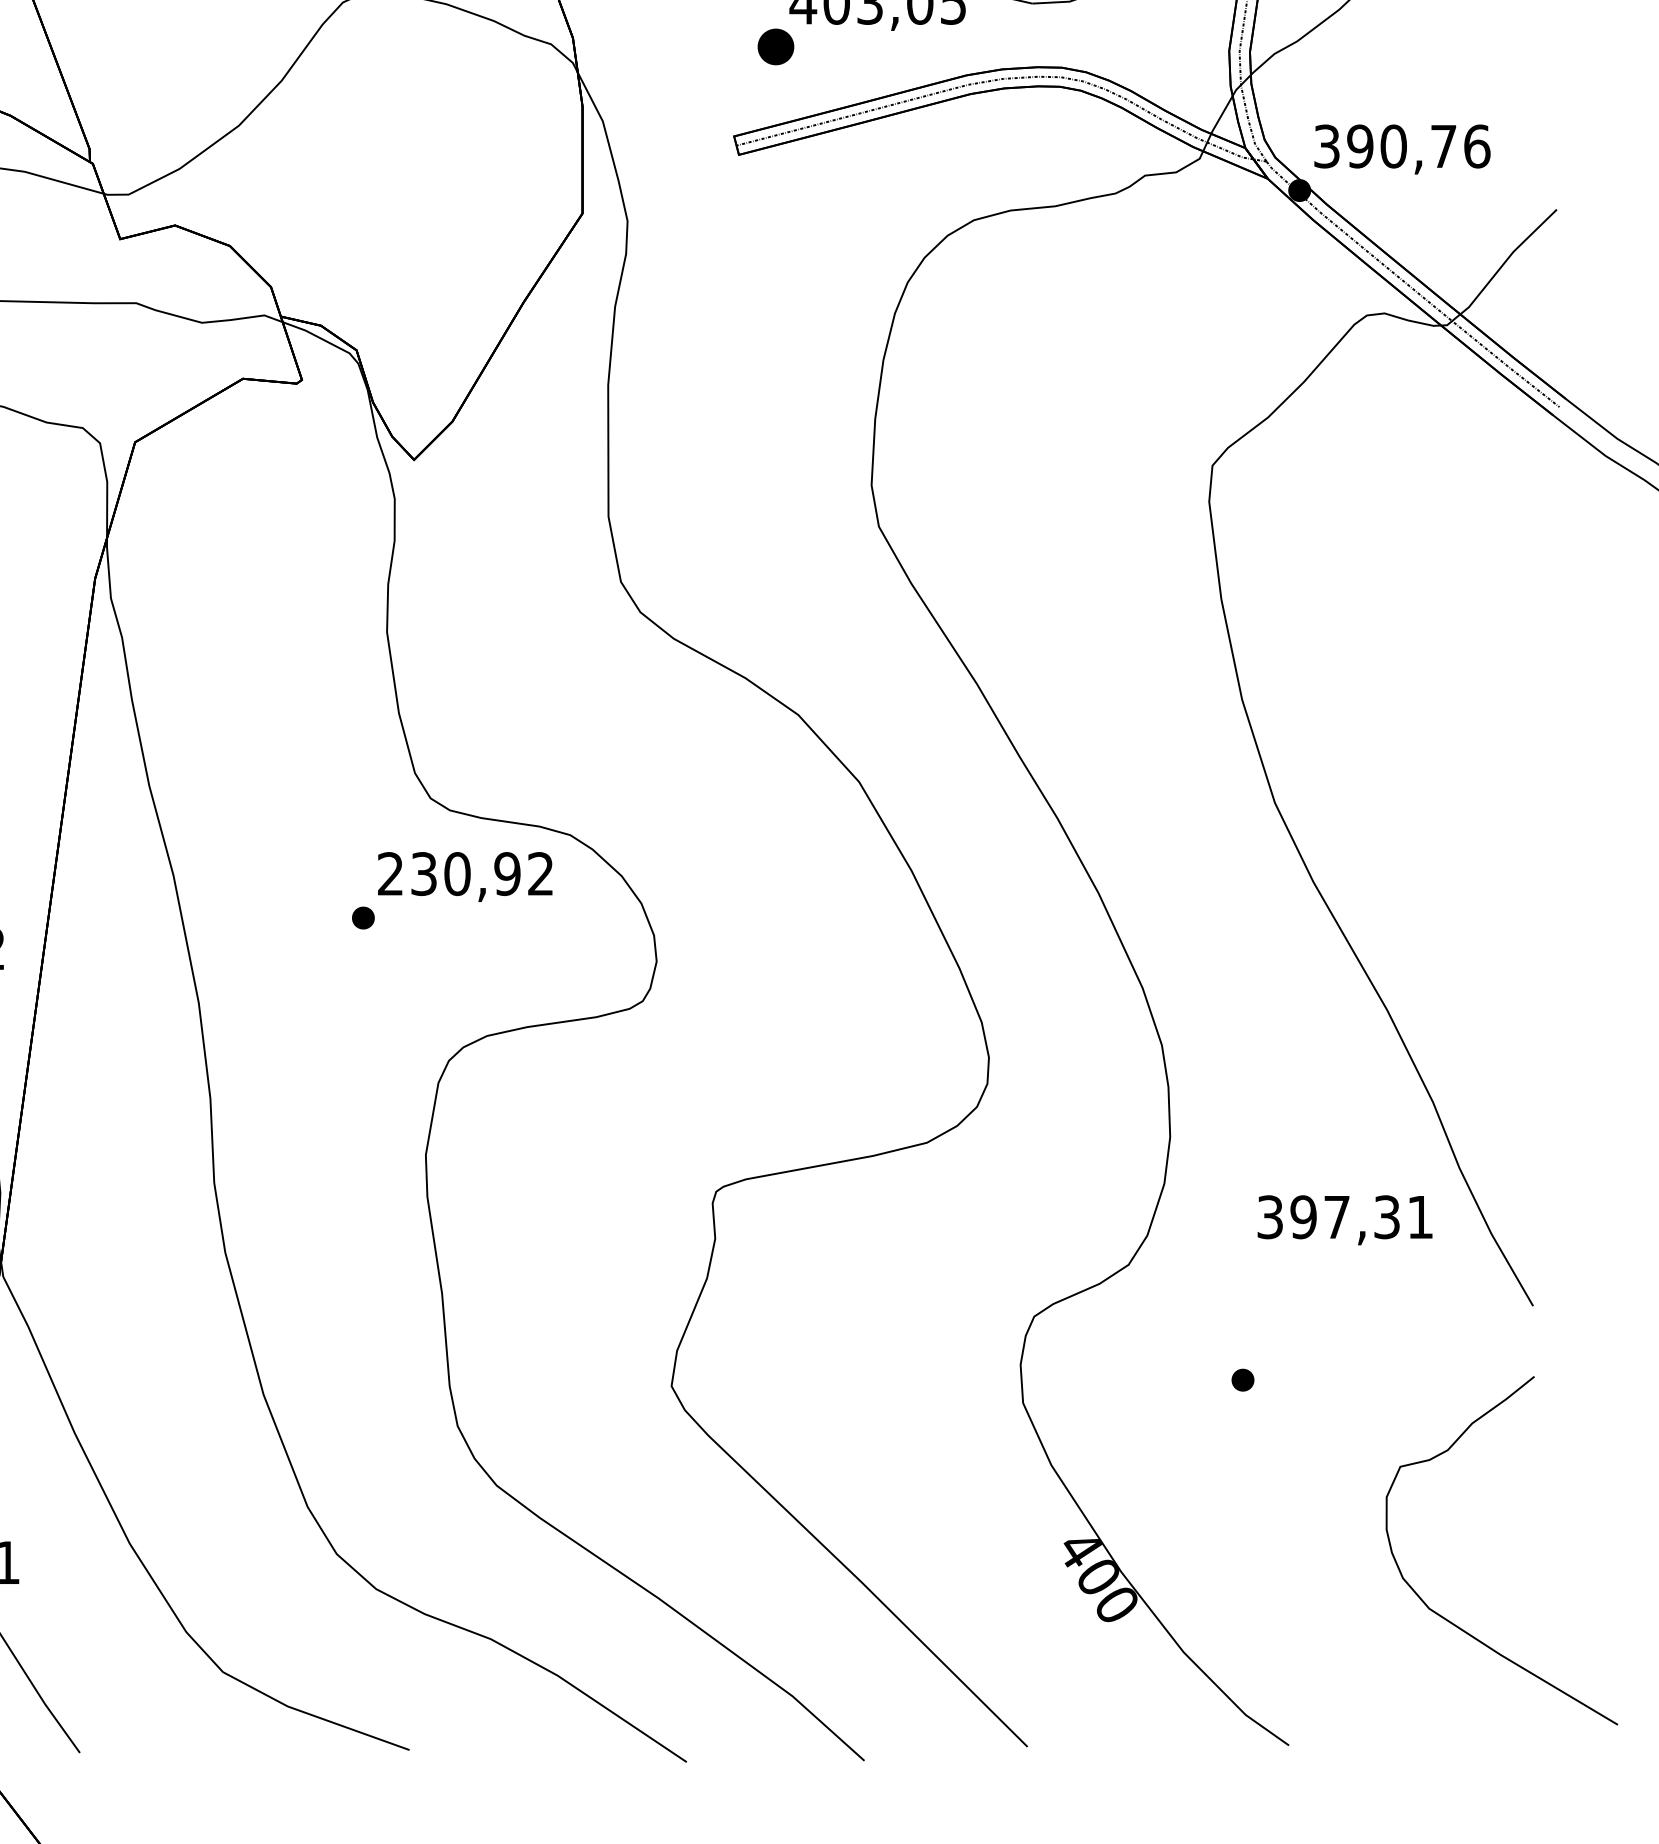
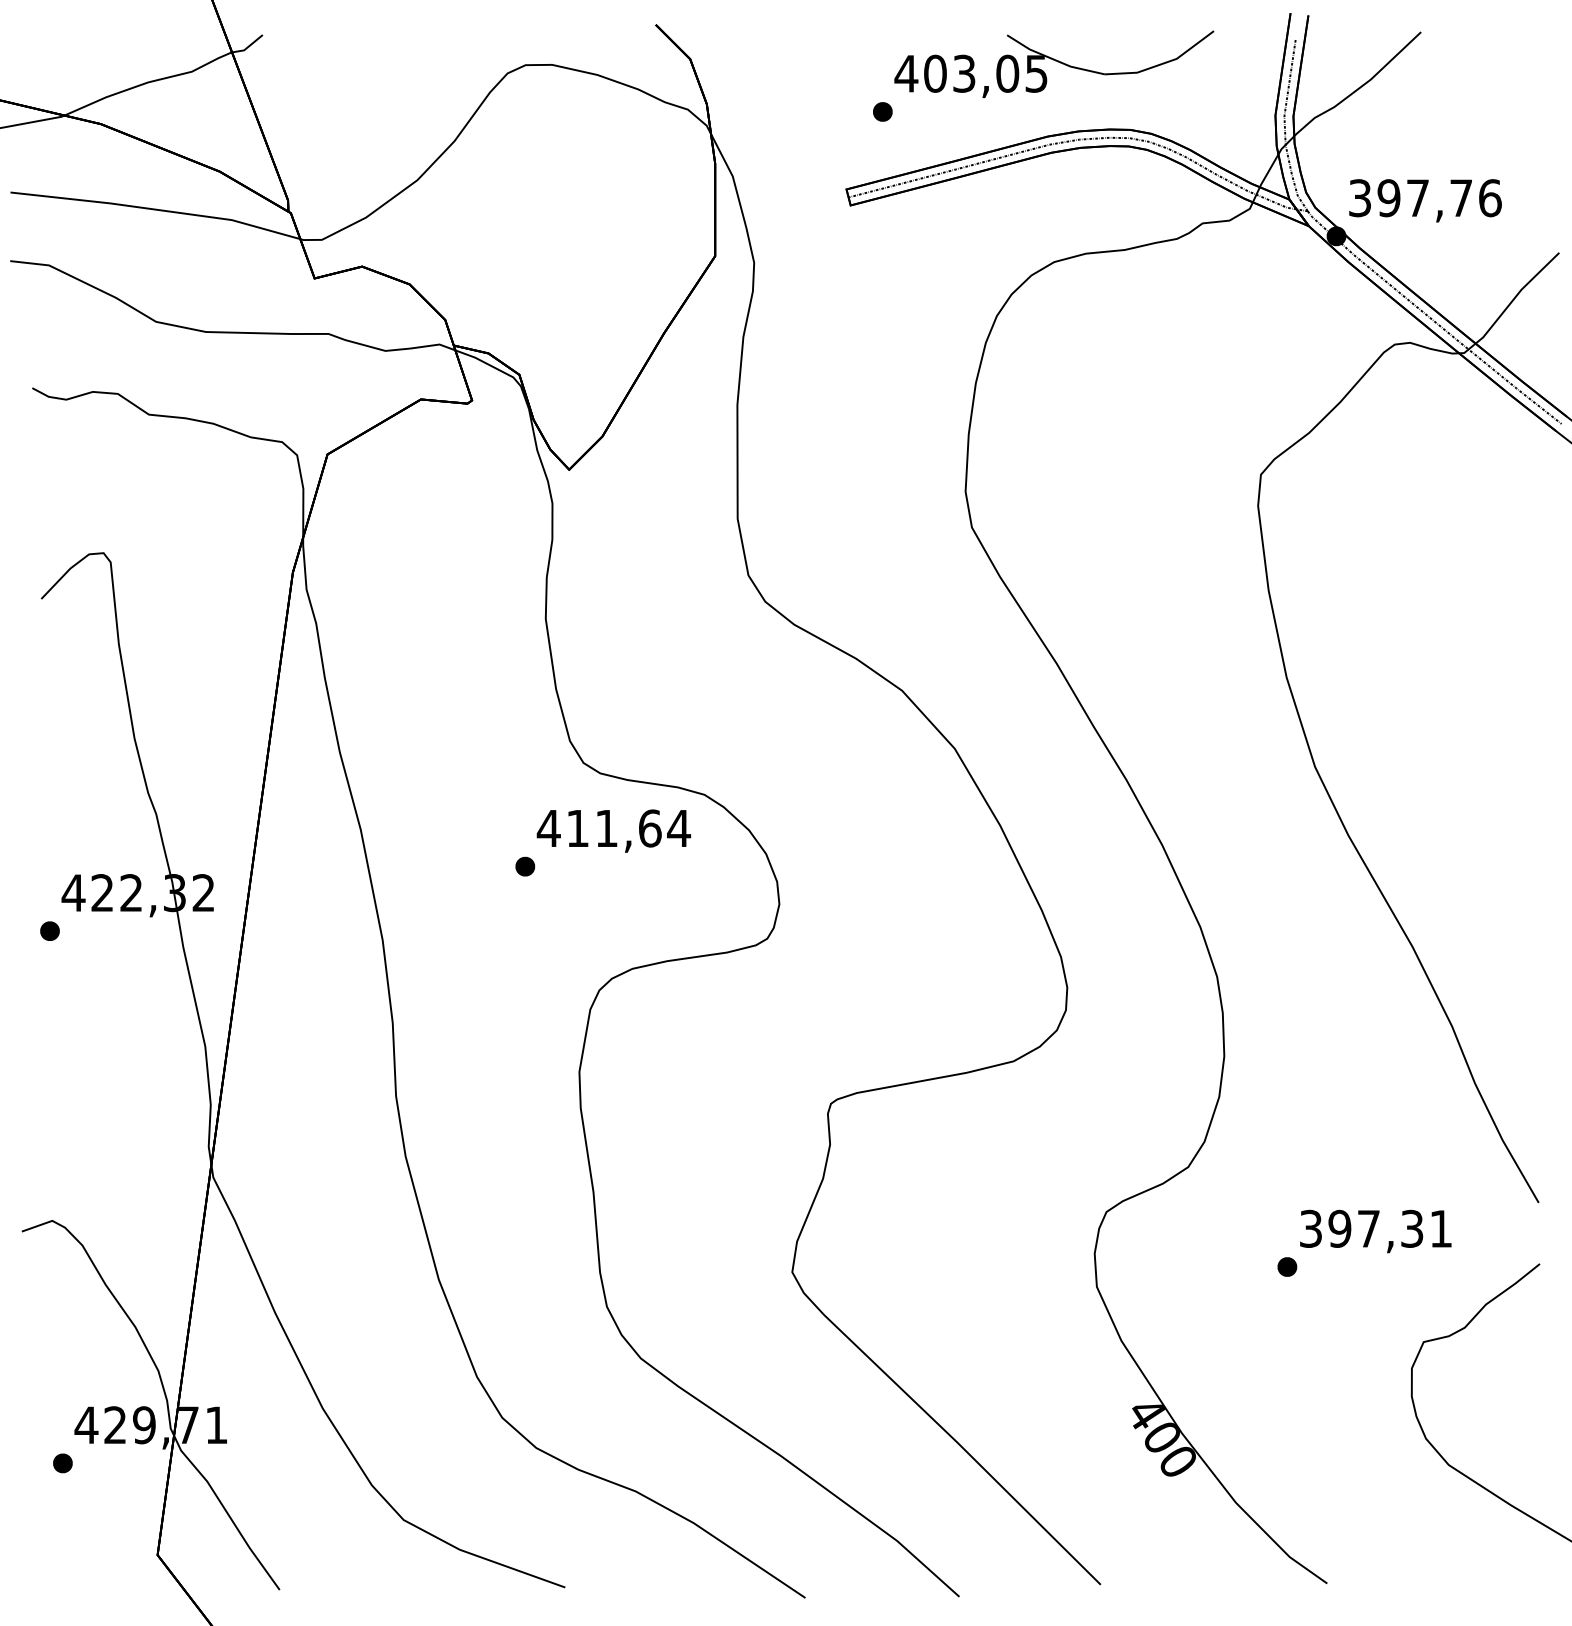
part: (775, 46) -> (882, 111), size x0.62
text: (1393, 146) -> (1417, 198), 390,76 -> 397,76
text: (465, 874) -> (613, 828), 230,92 -> 411,64
text: (1344, 1220) -> (1375, 1231), moved

